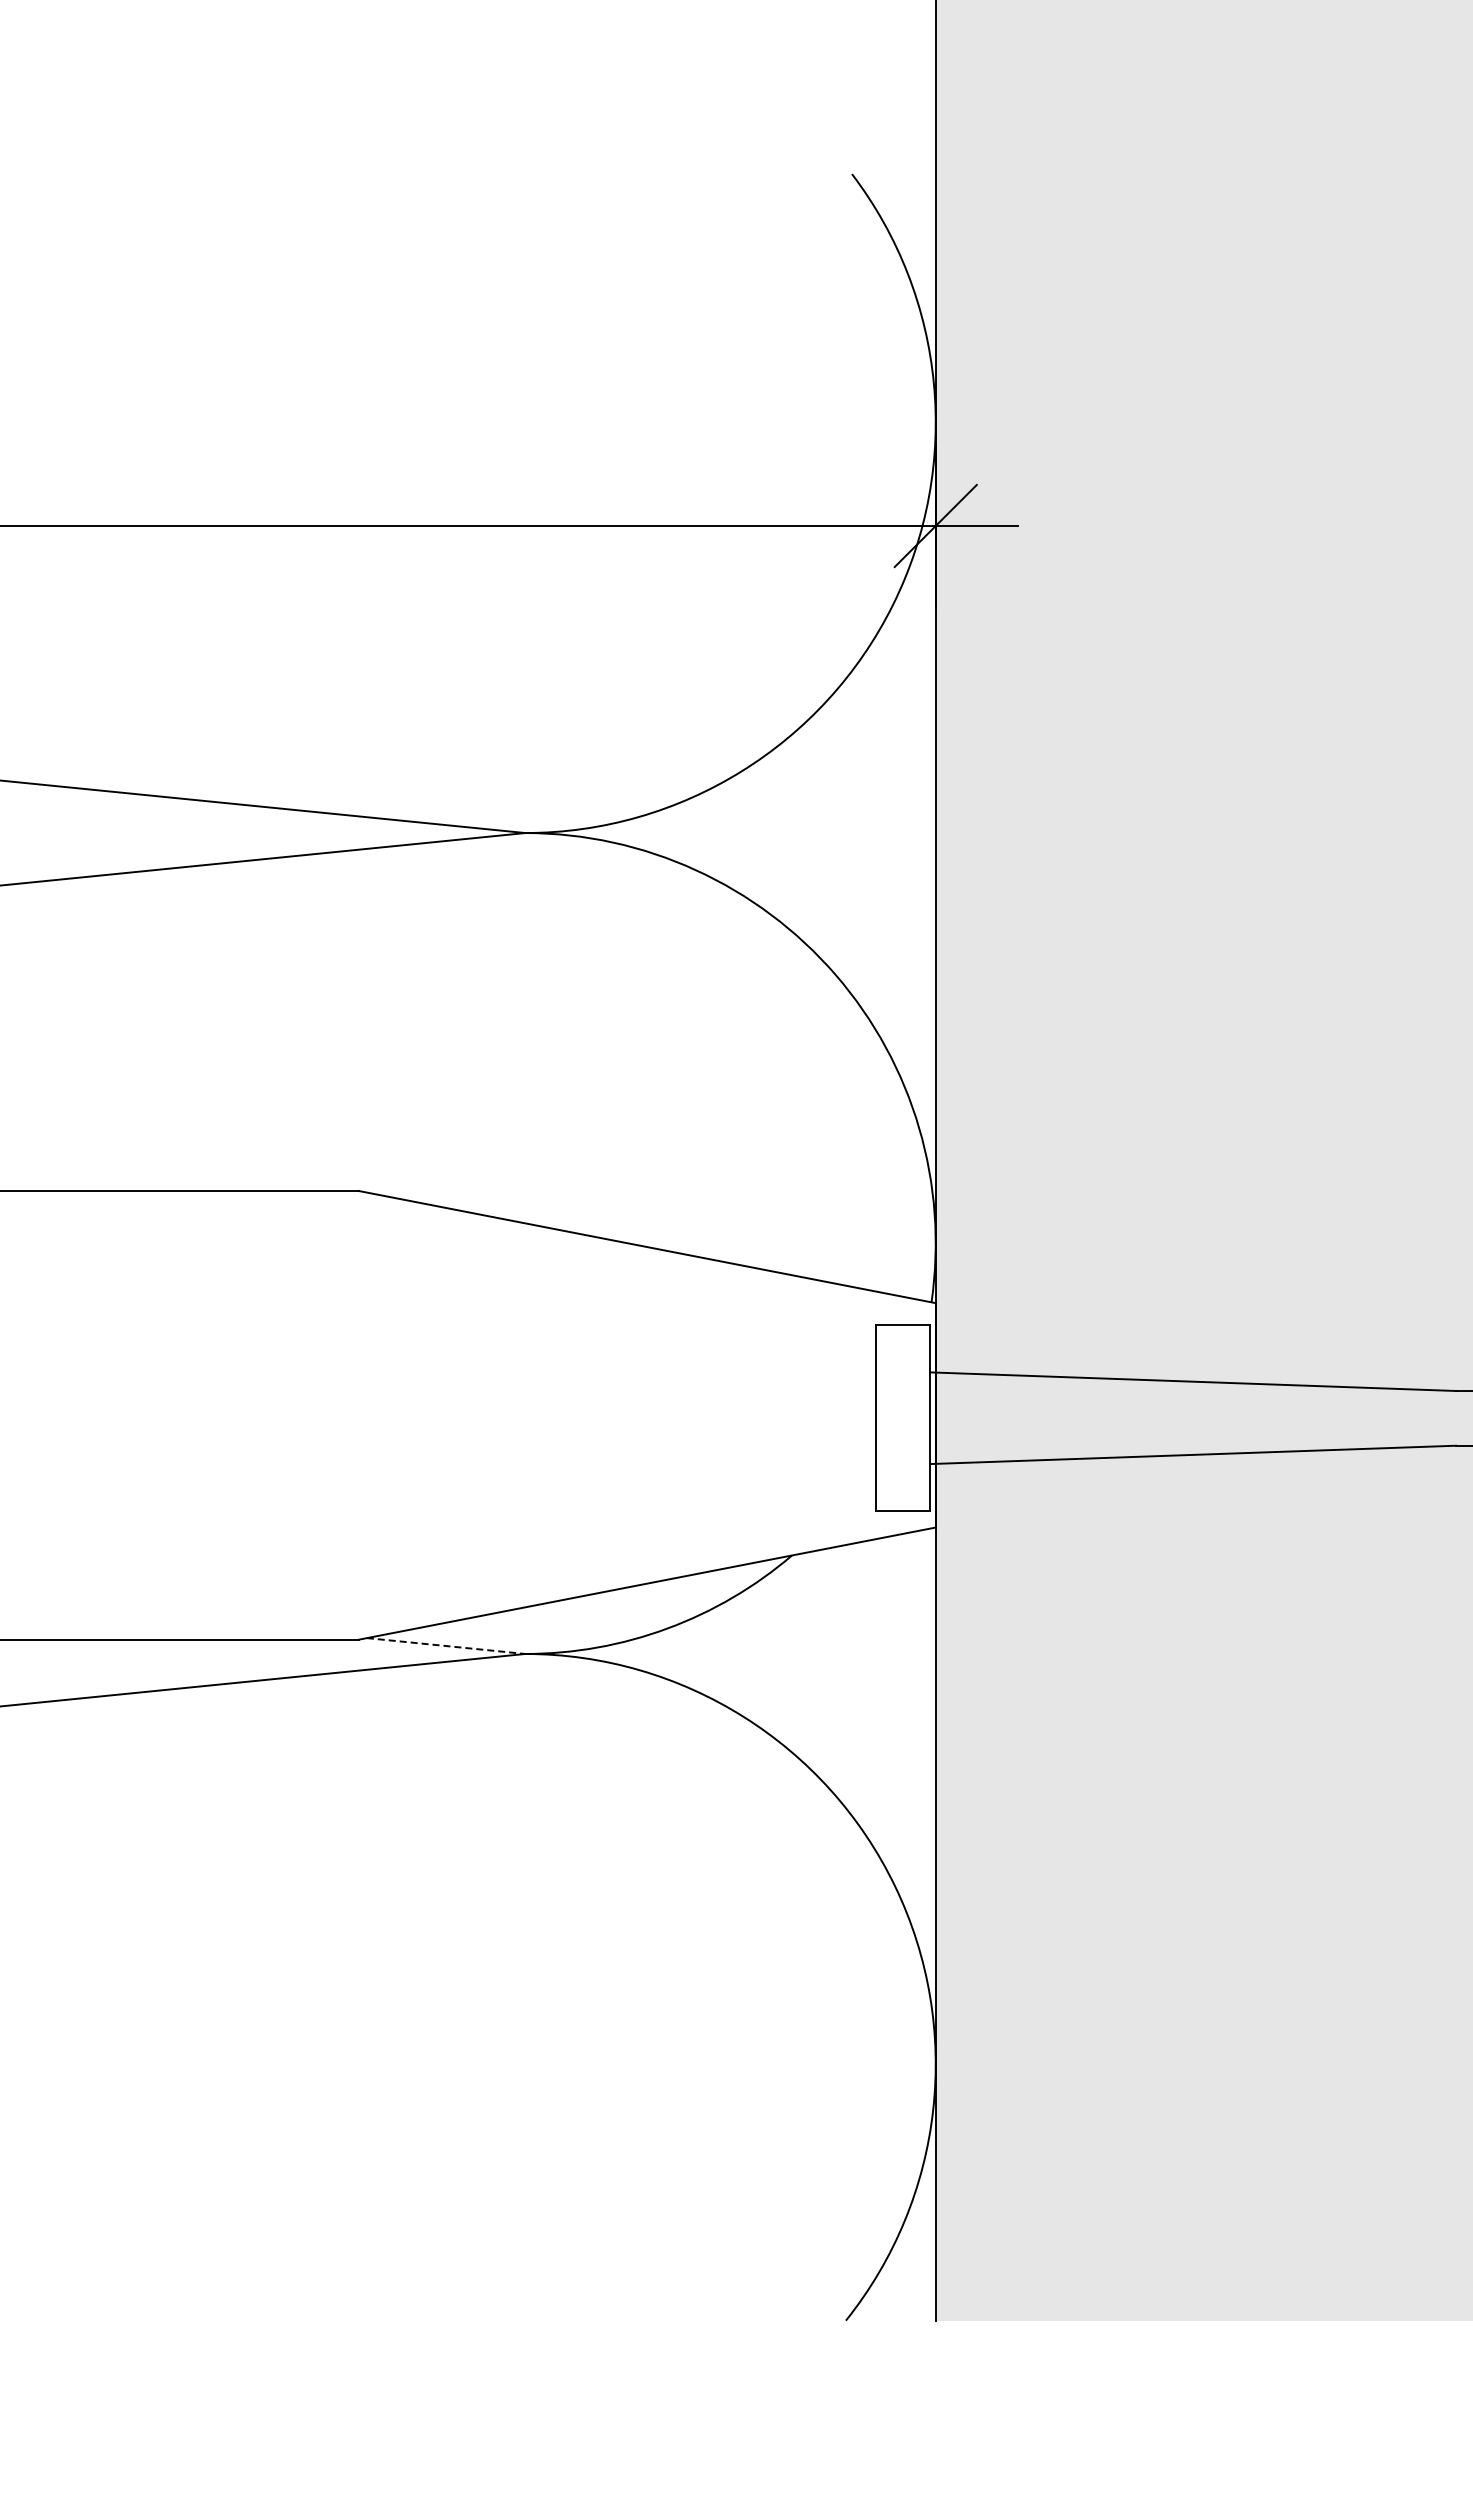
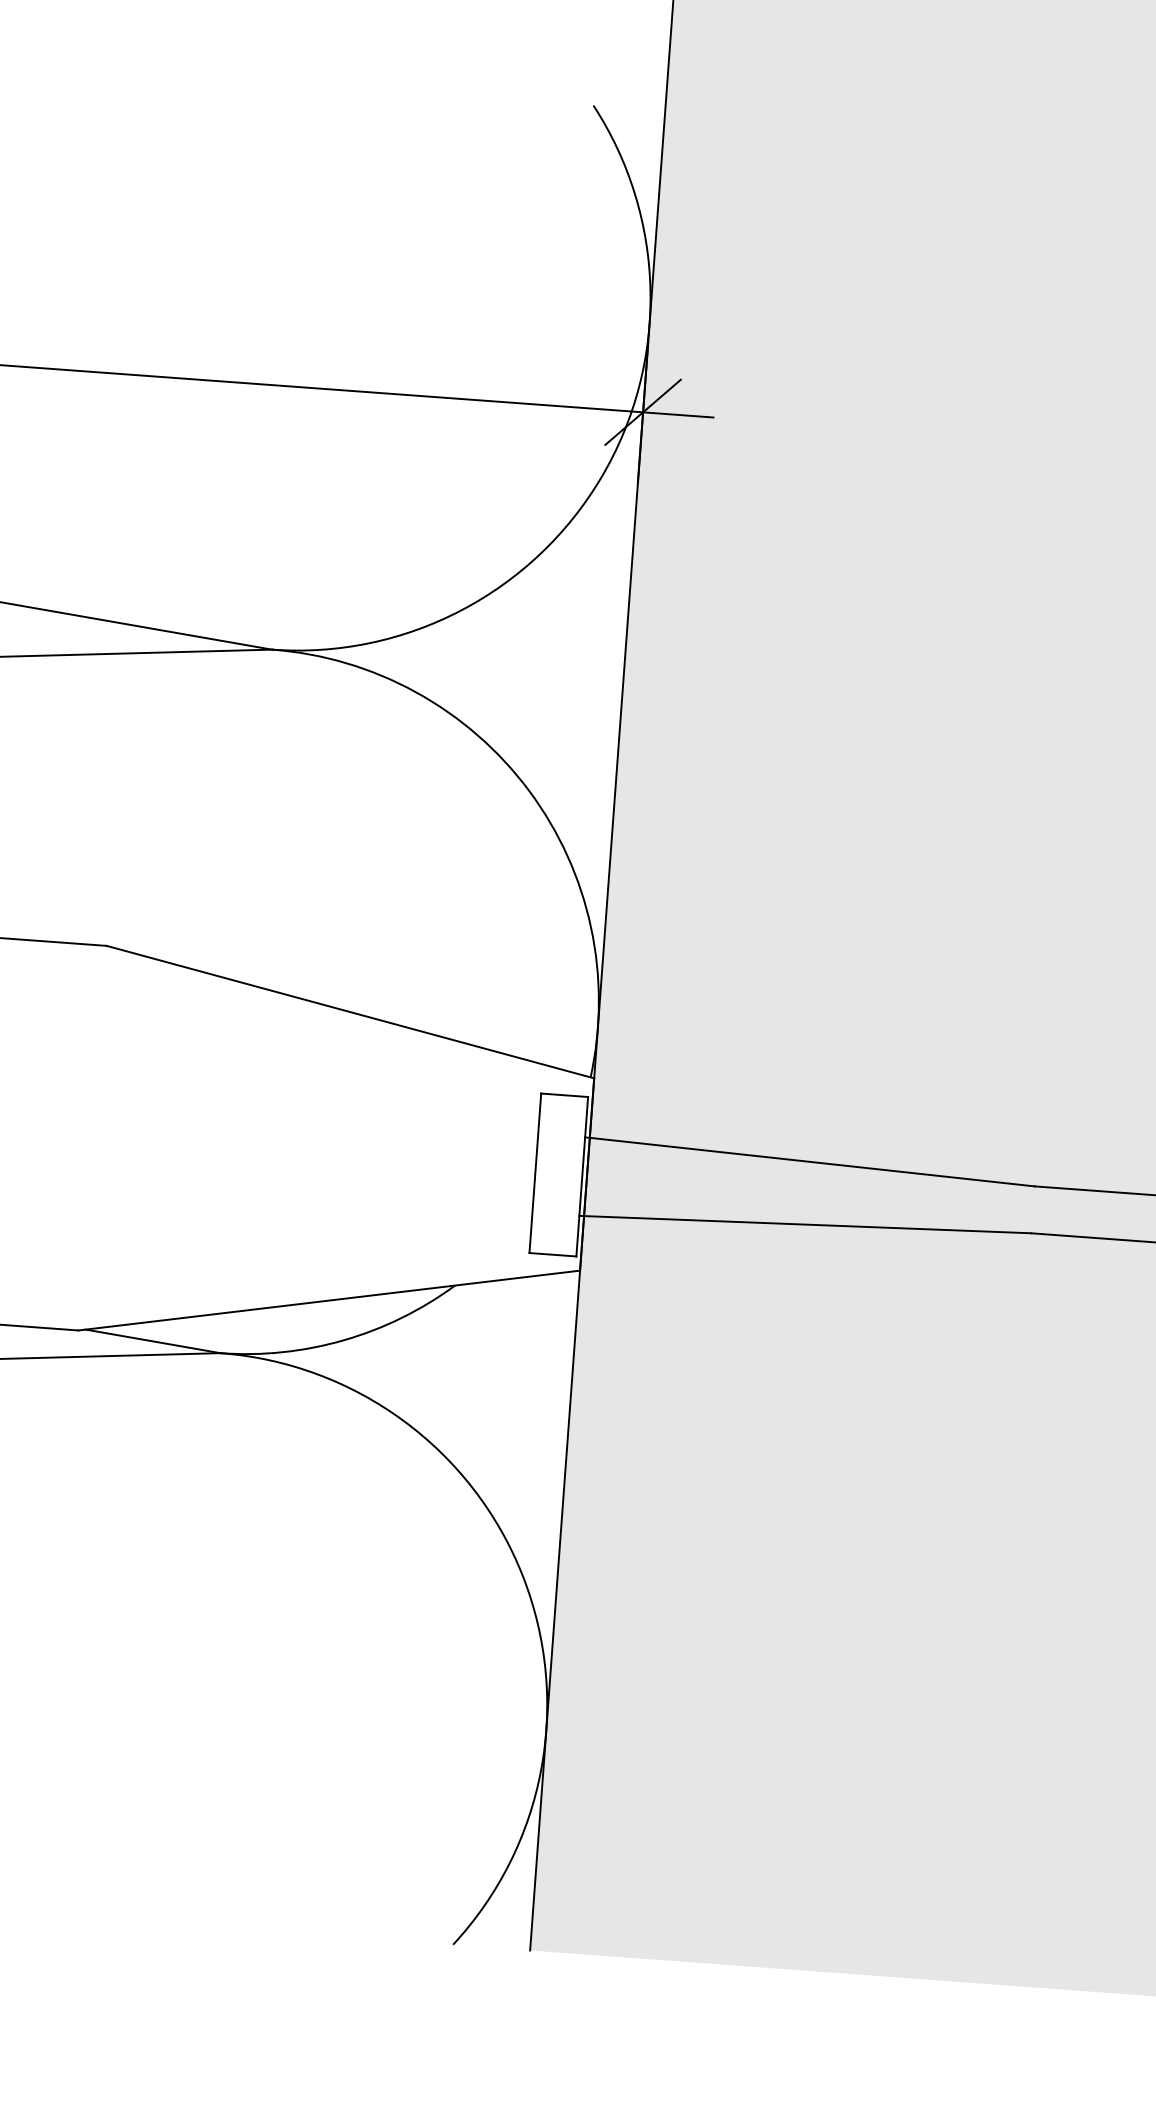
line: (446, 1646) -> (153, 1341), dashed -> solid

